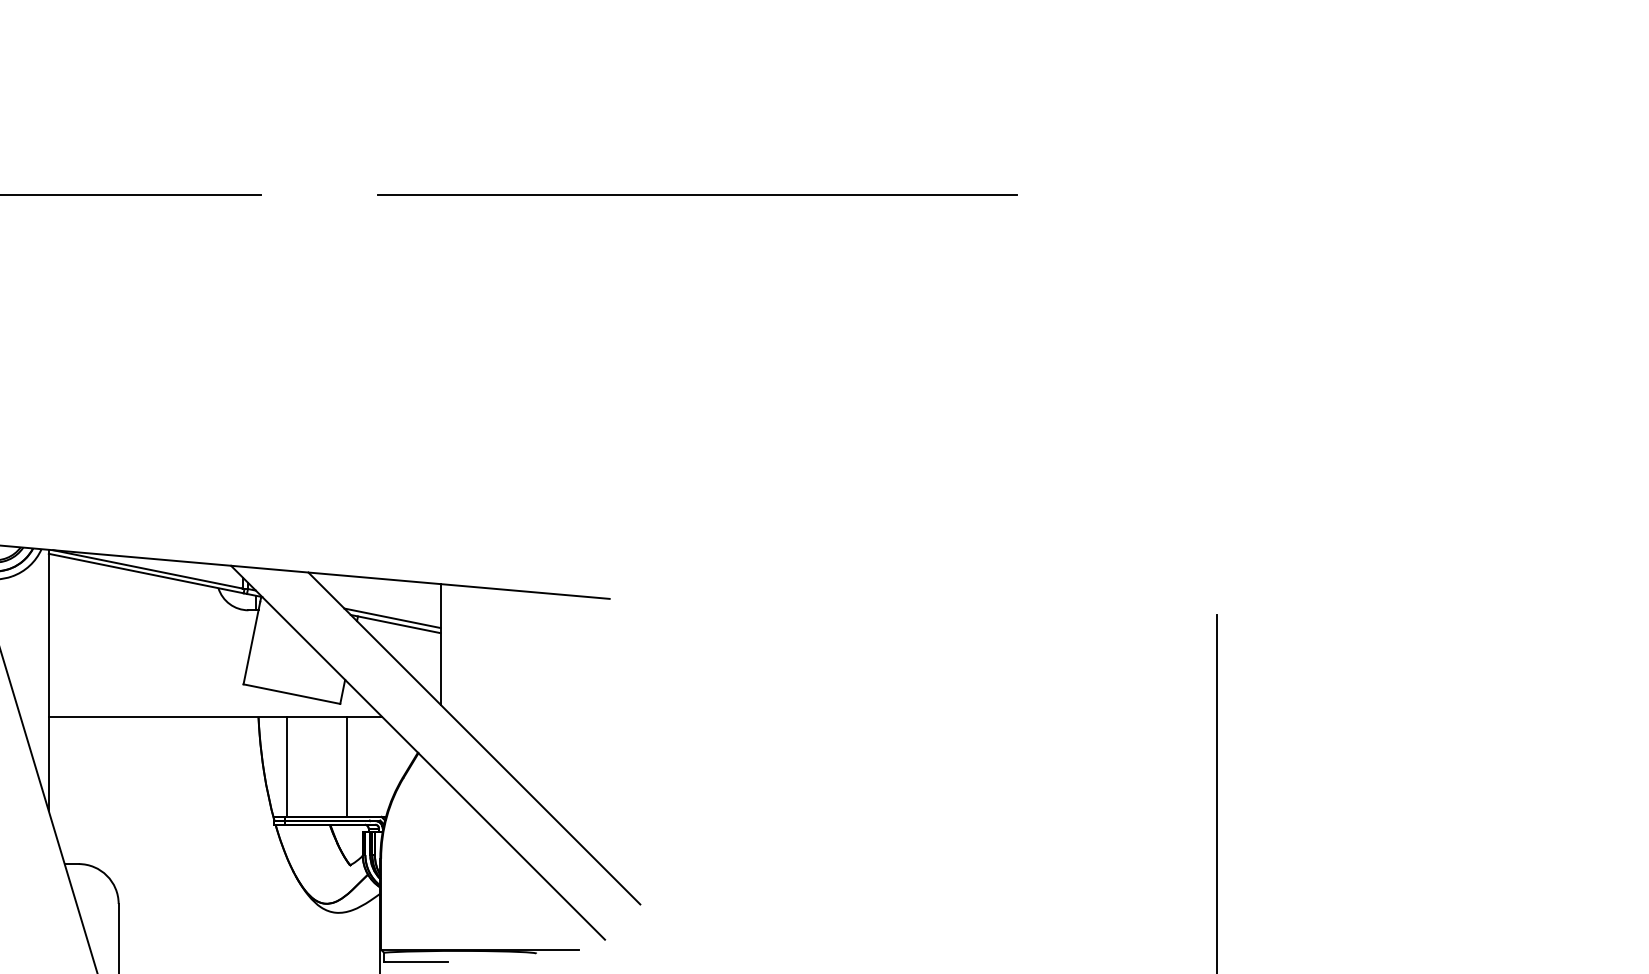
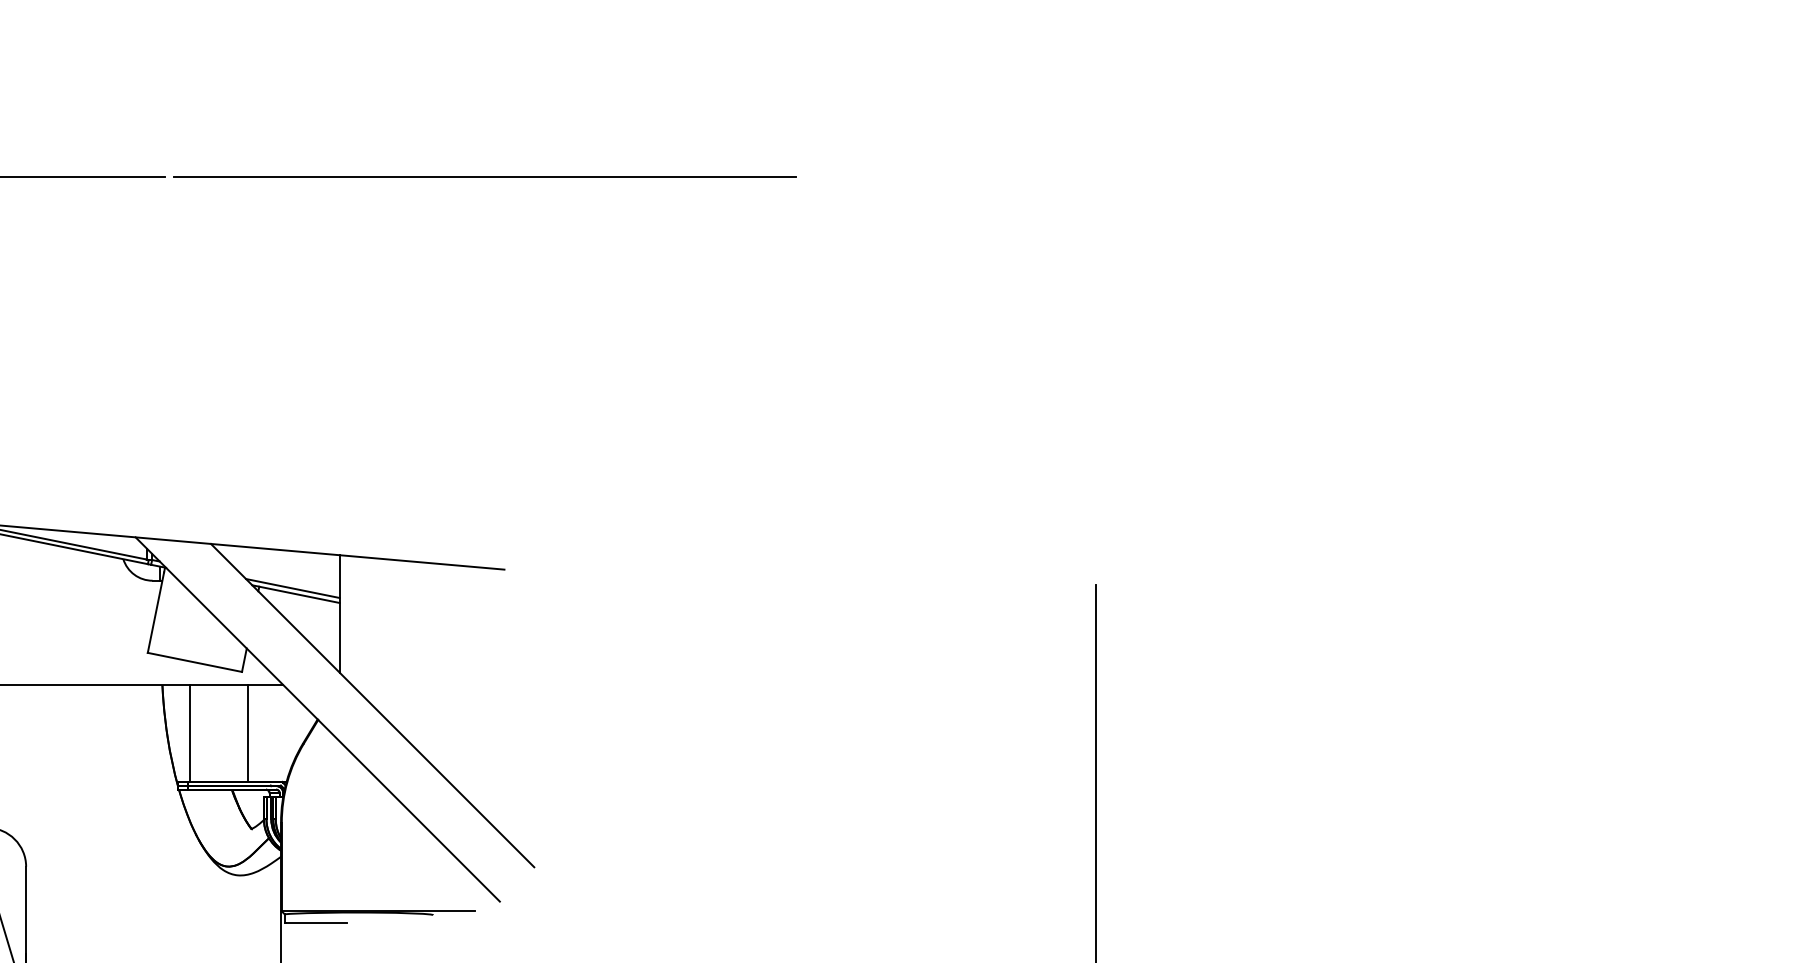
line: (696, 195) -> (484, 176), moved

